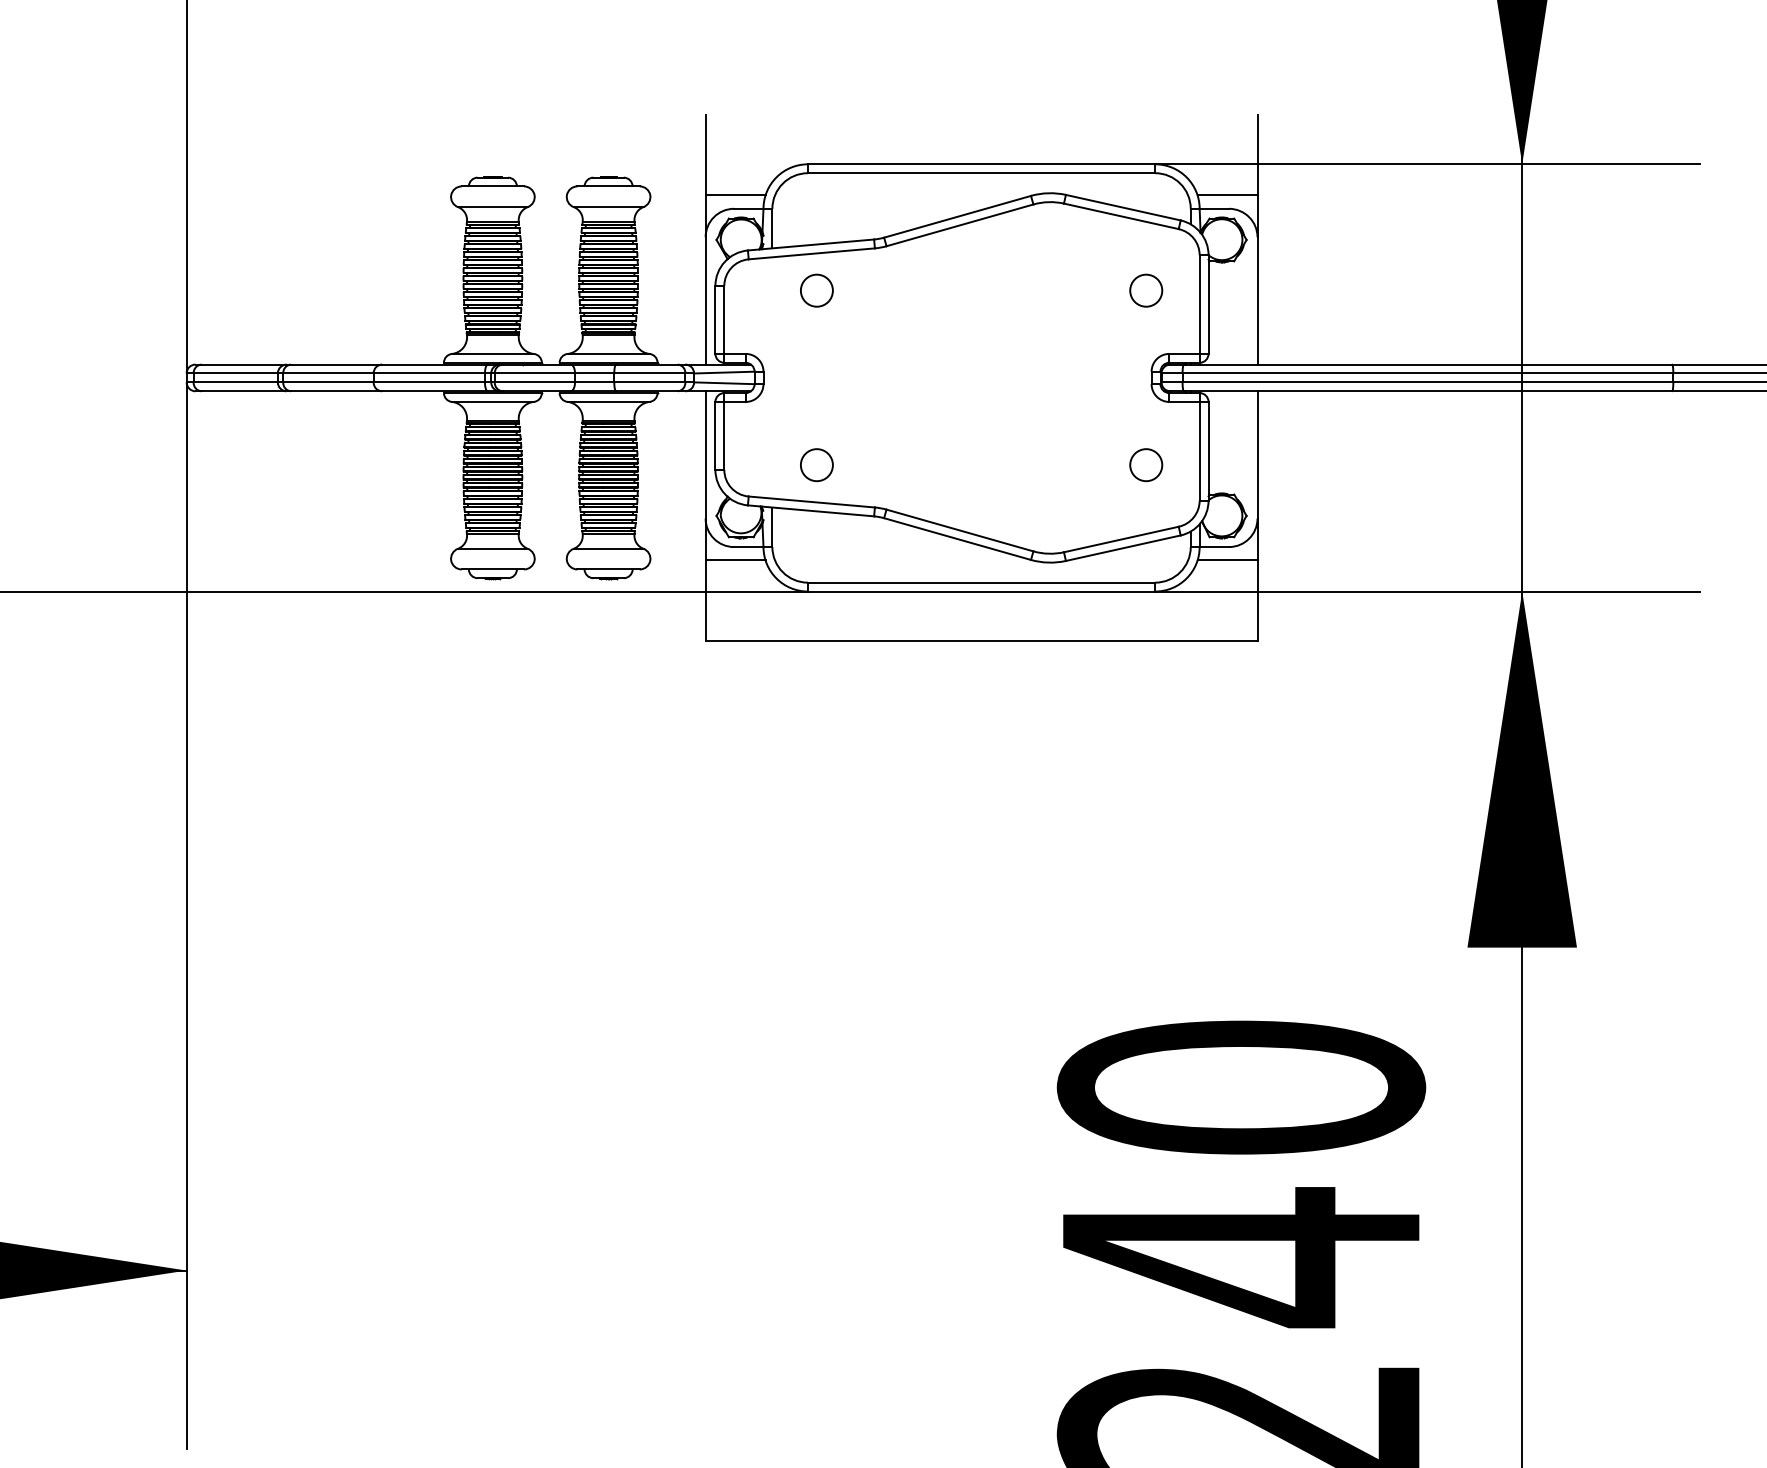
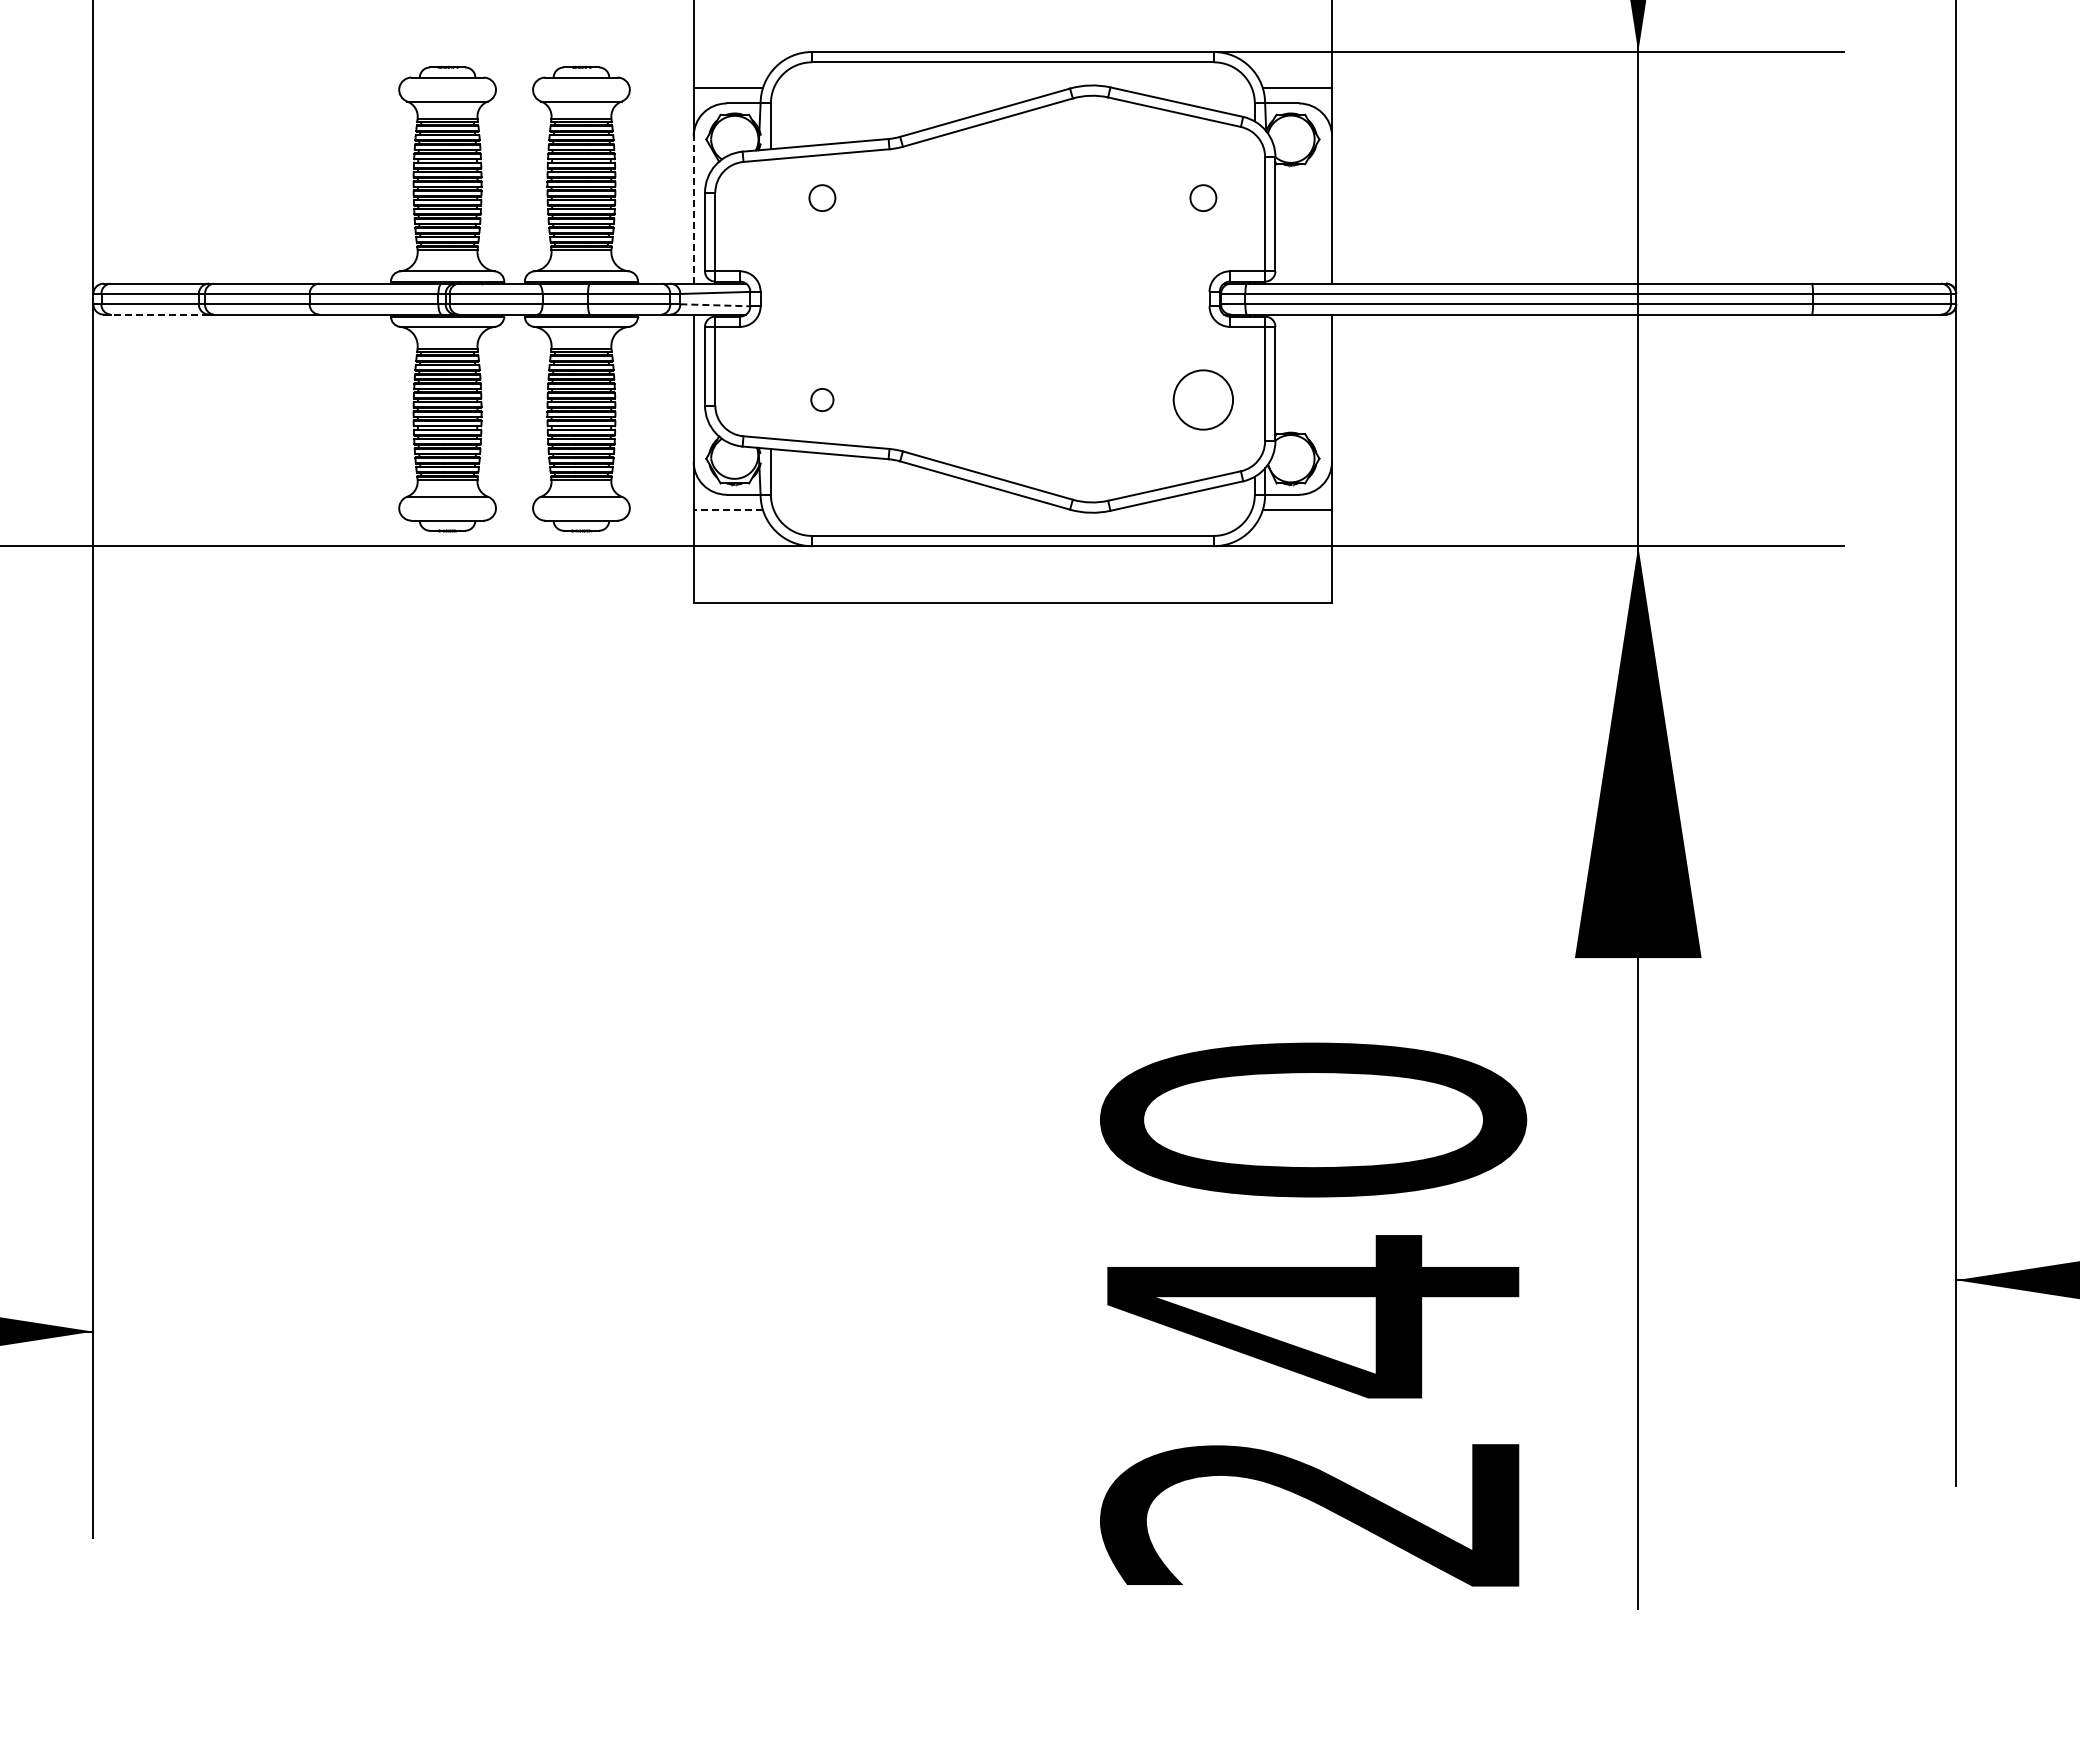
circle: (816, 290) -> (822, 197), size x0.7
circle: (1146, 290) -> (1203, 197), size x0.7
line: (705, 301) -> (693, 210), solid -> dashed
line: (724, 383) -> (715, 305), solid -> dashed
line: (243, 391) -> (159, 314), solid -> dashed
circle: (816, 464) -> (821, 399), size x0.6
circle: (1145, 464) -> (1202, 399), size x1.6
line: (735, 560) -> (728, 510), solid -> dashed

